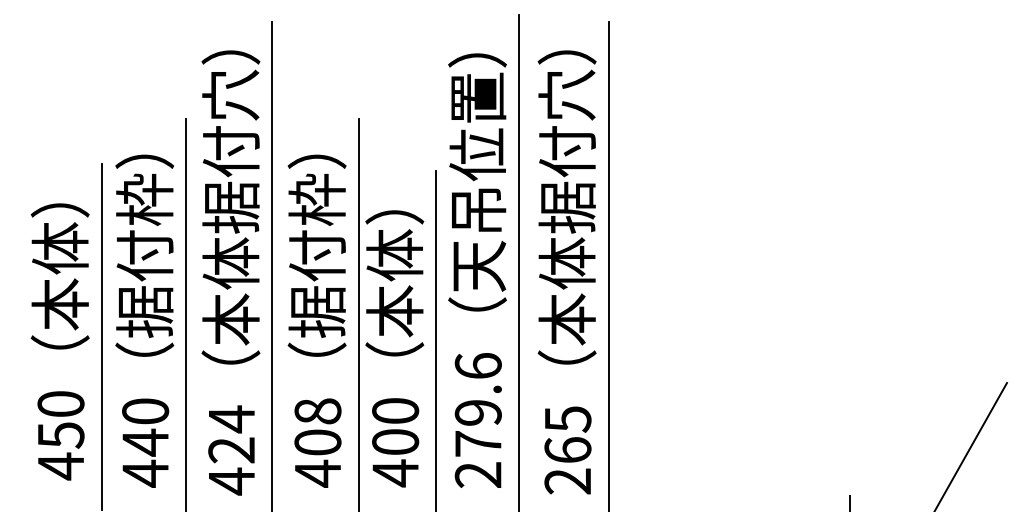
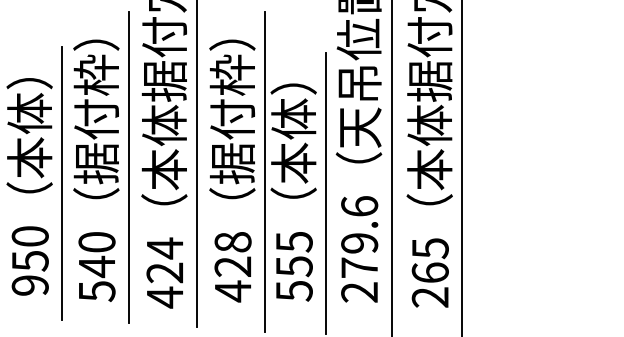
text: (317, 442) -> (232, 266), 408 -> 428
text: (395, 442) -> (294, 266), 400 -> 555
text: (60, 466) -> (29, 285), 450 -> 950
text: (145, 473) -> (96, 291), 440 -> 540

